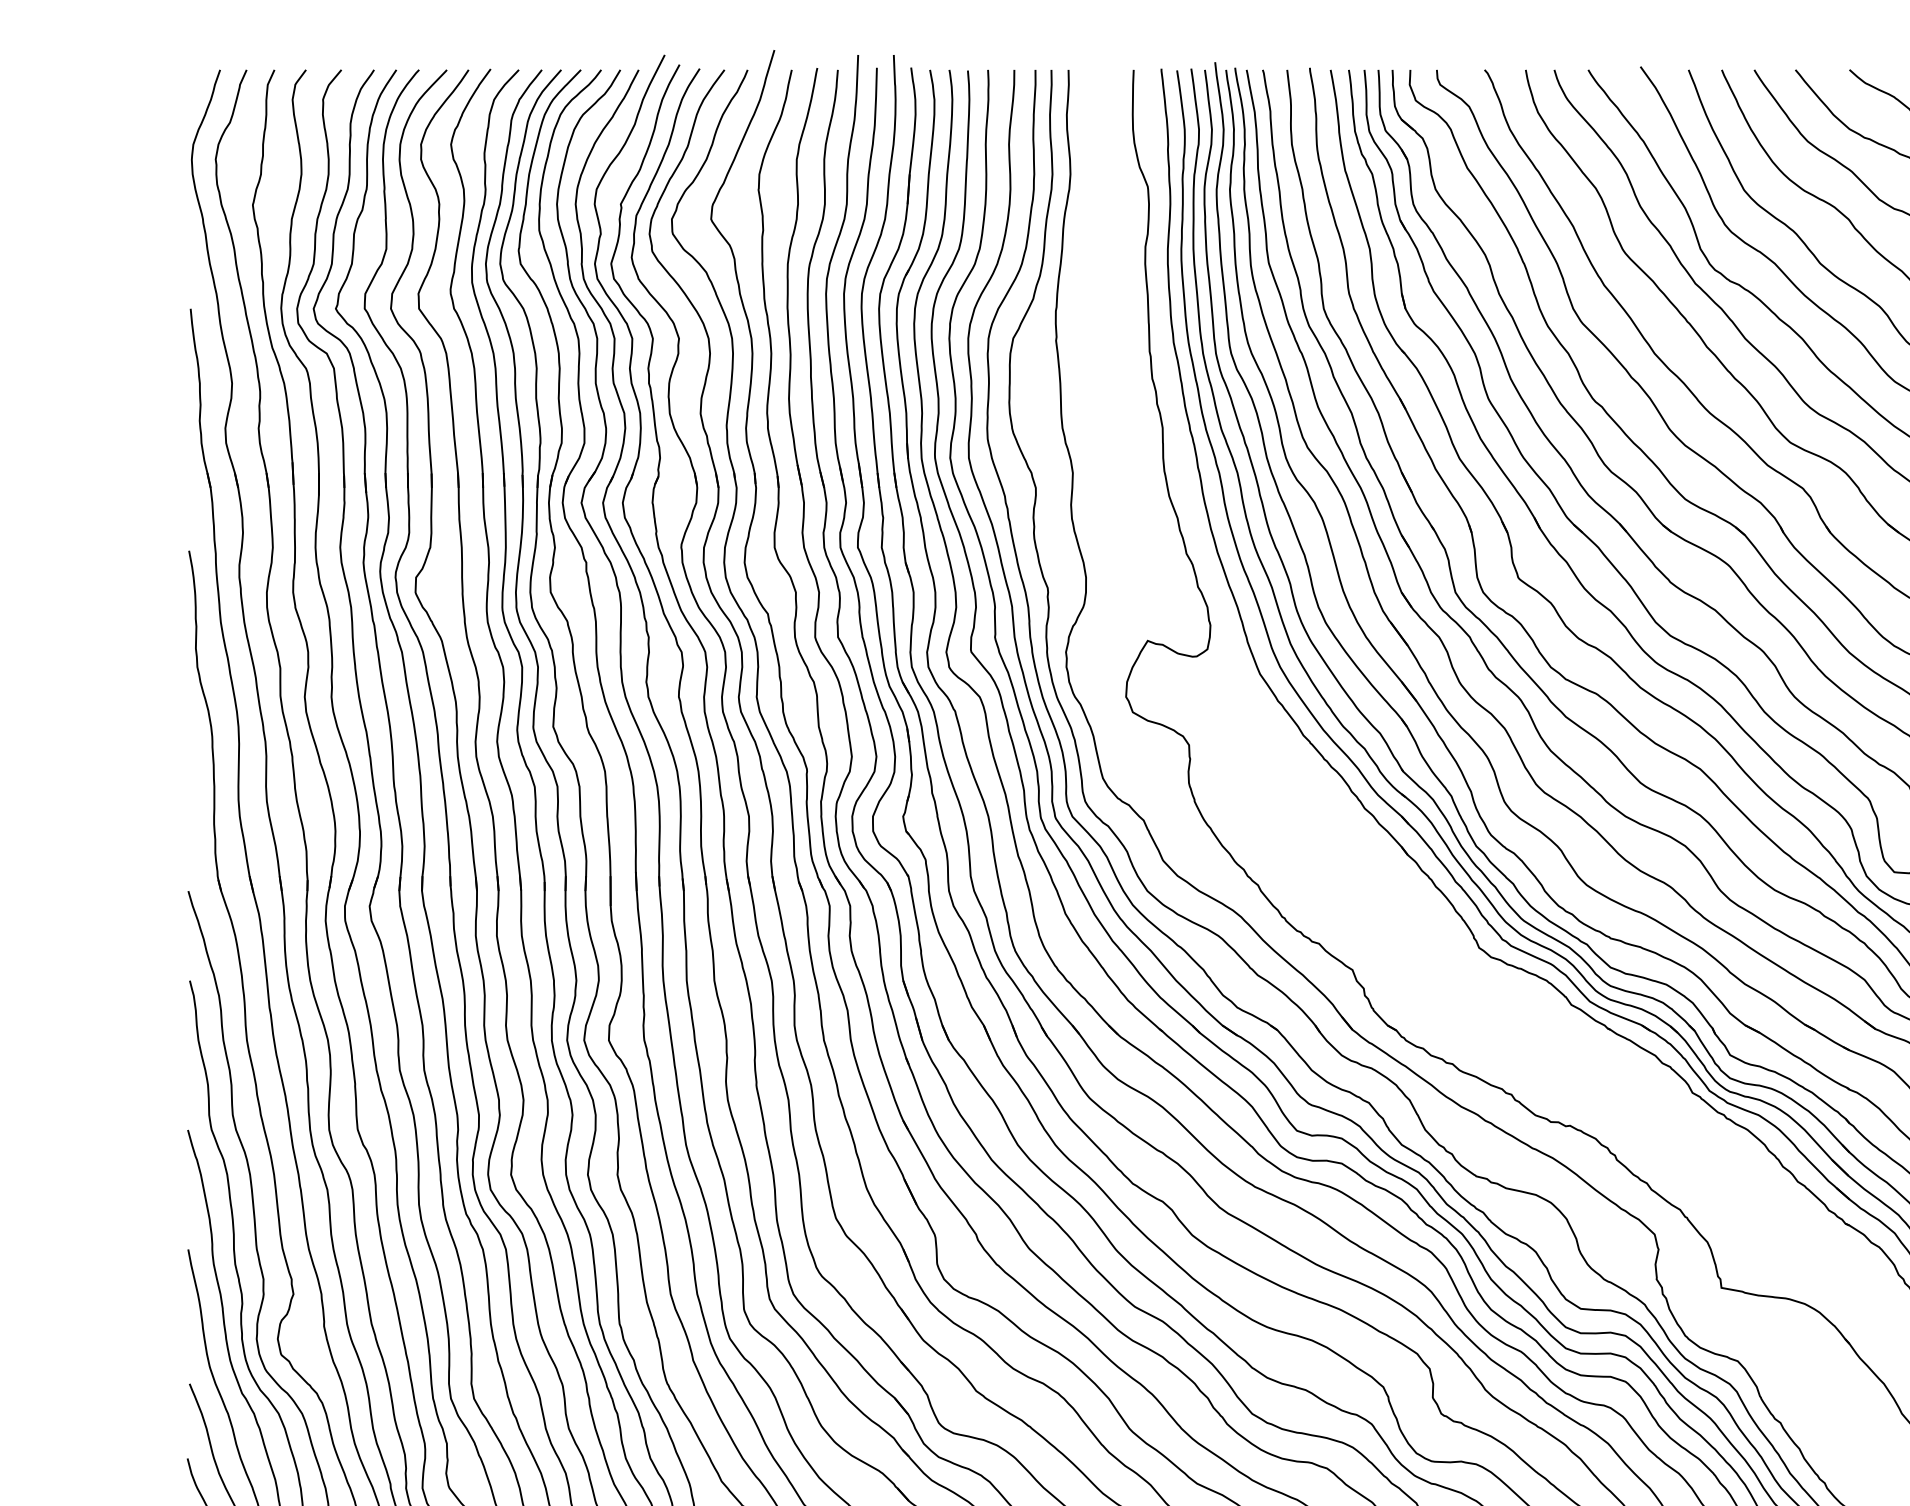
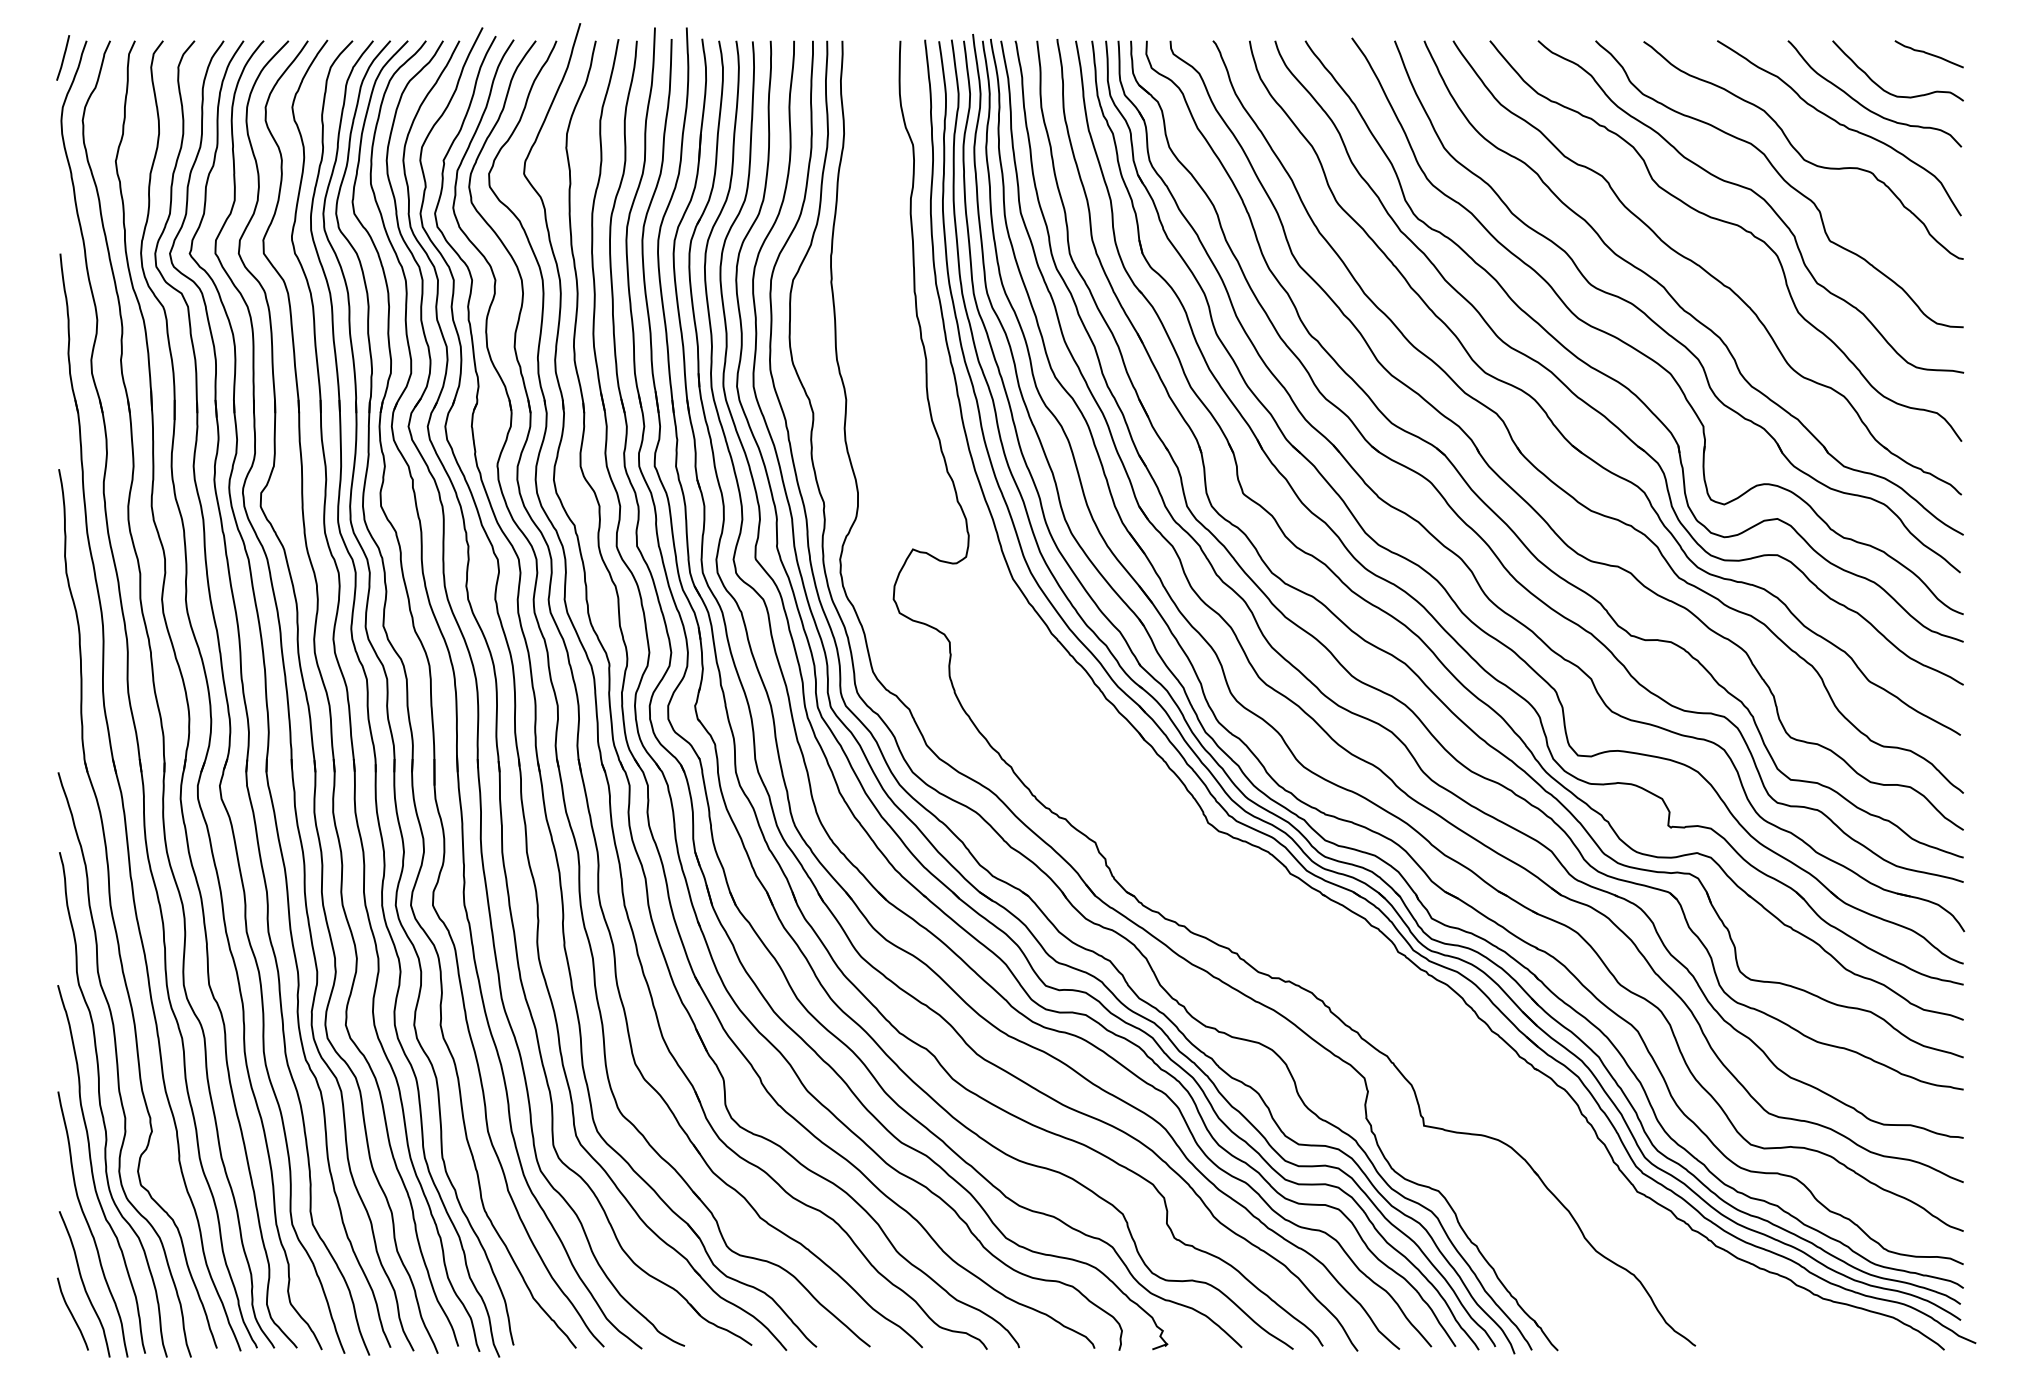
line: (194, 88) -> (63, 57), added

